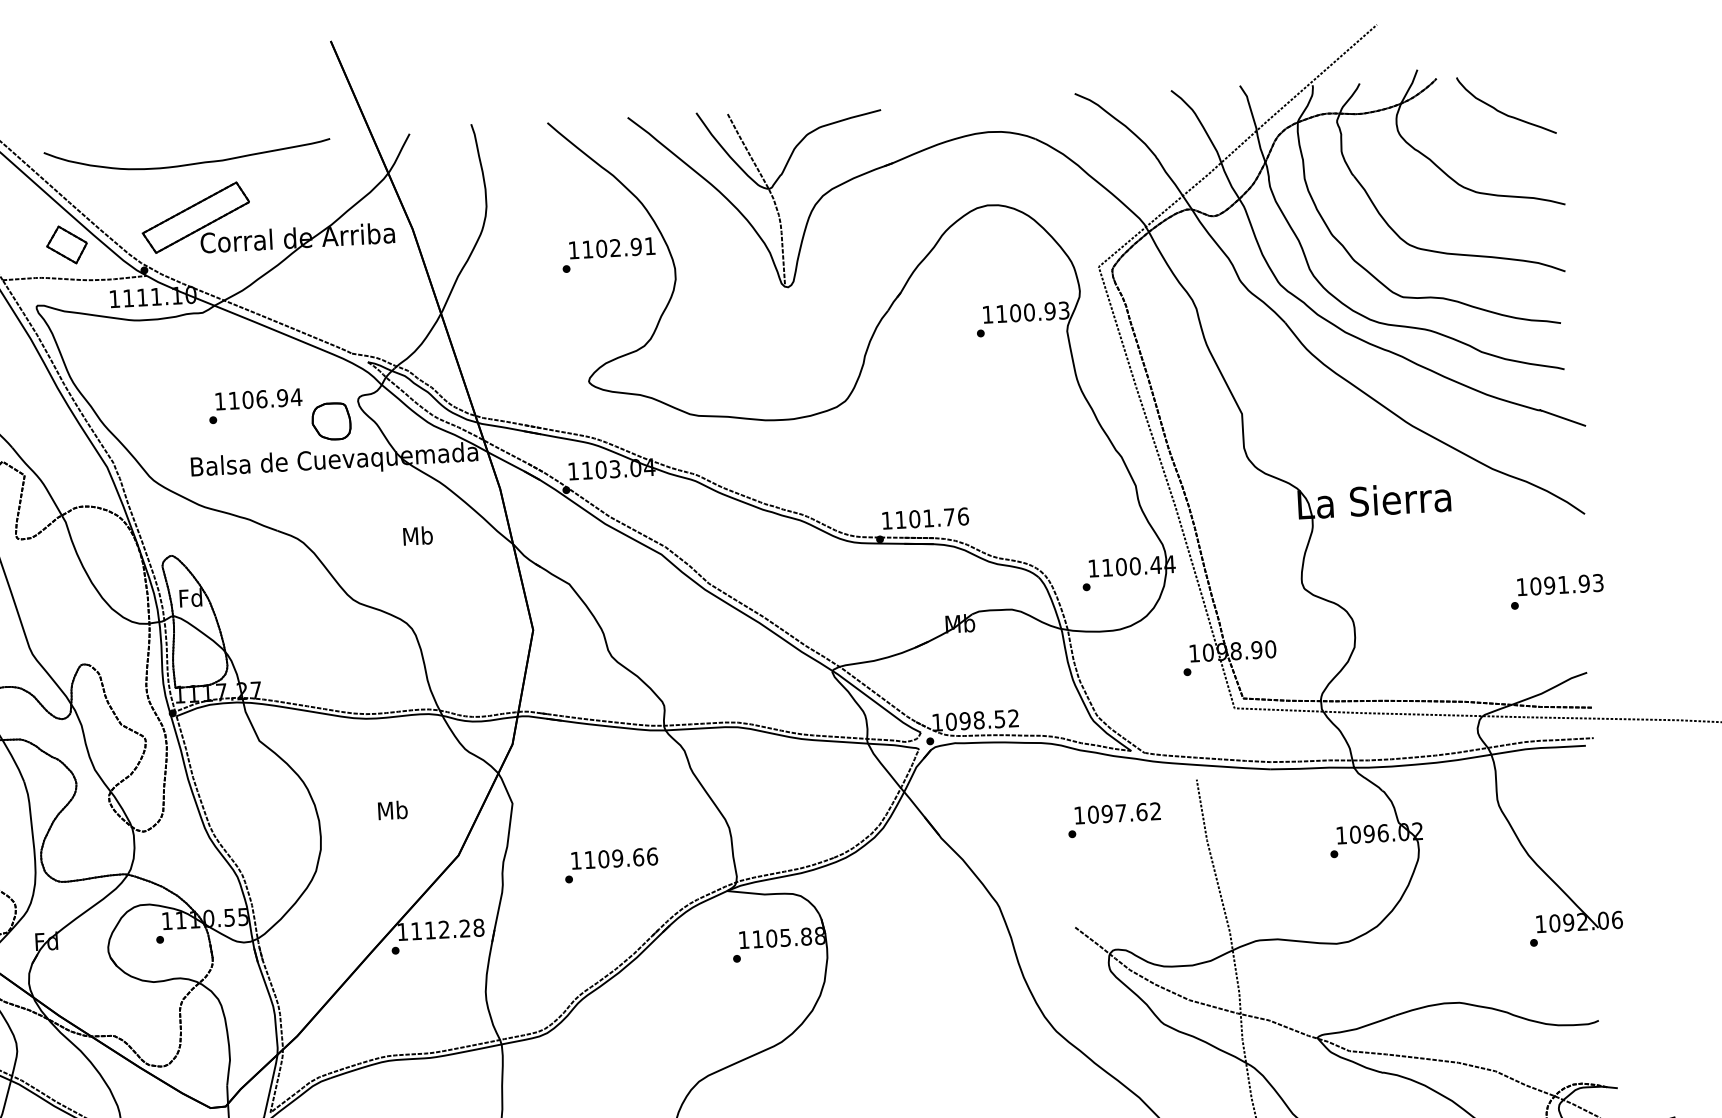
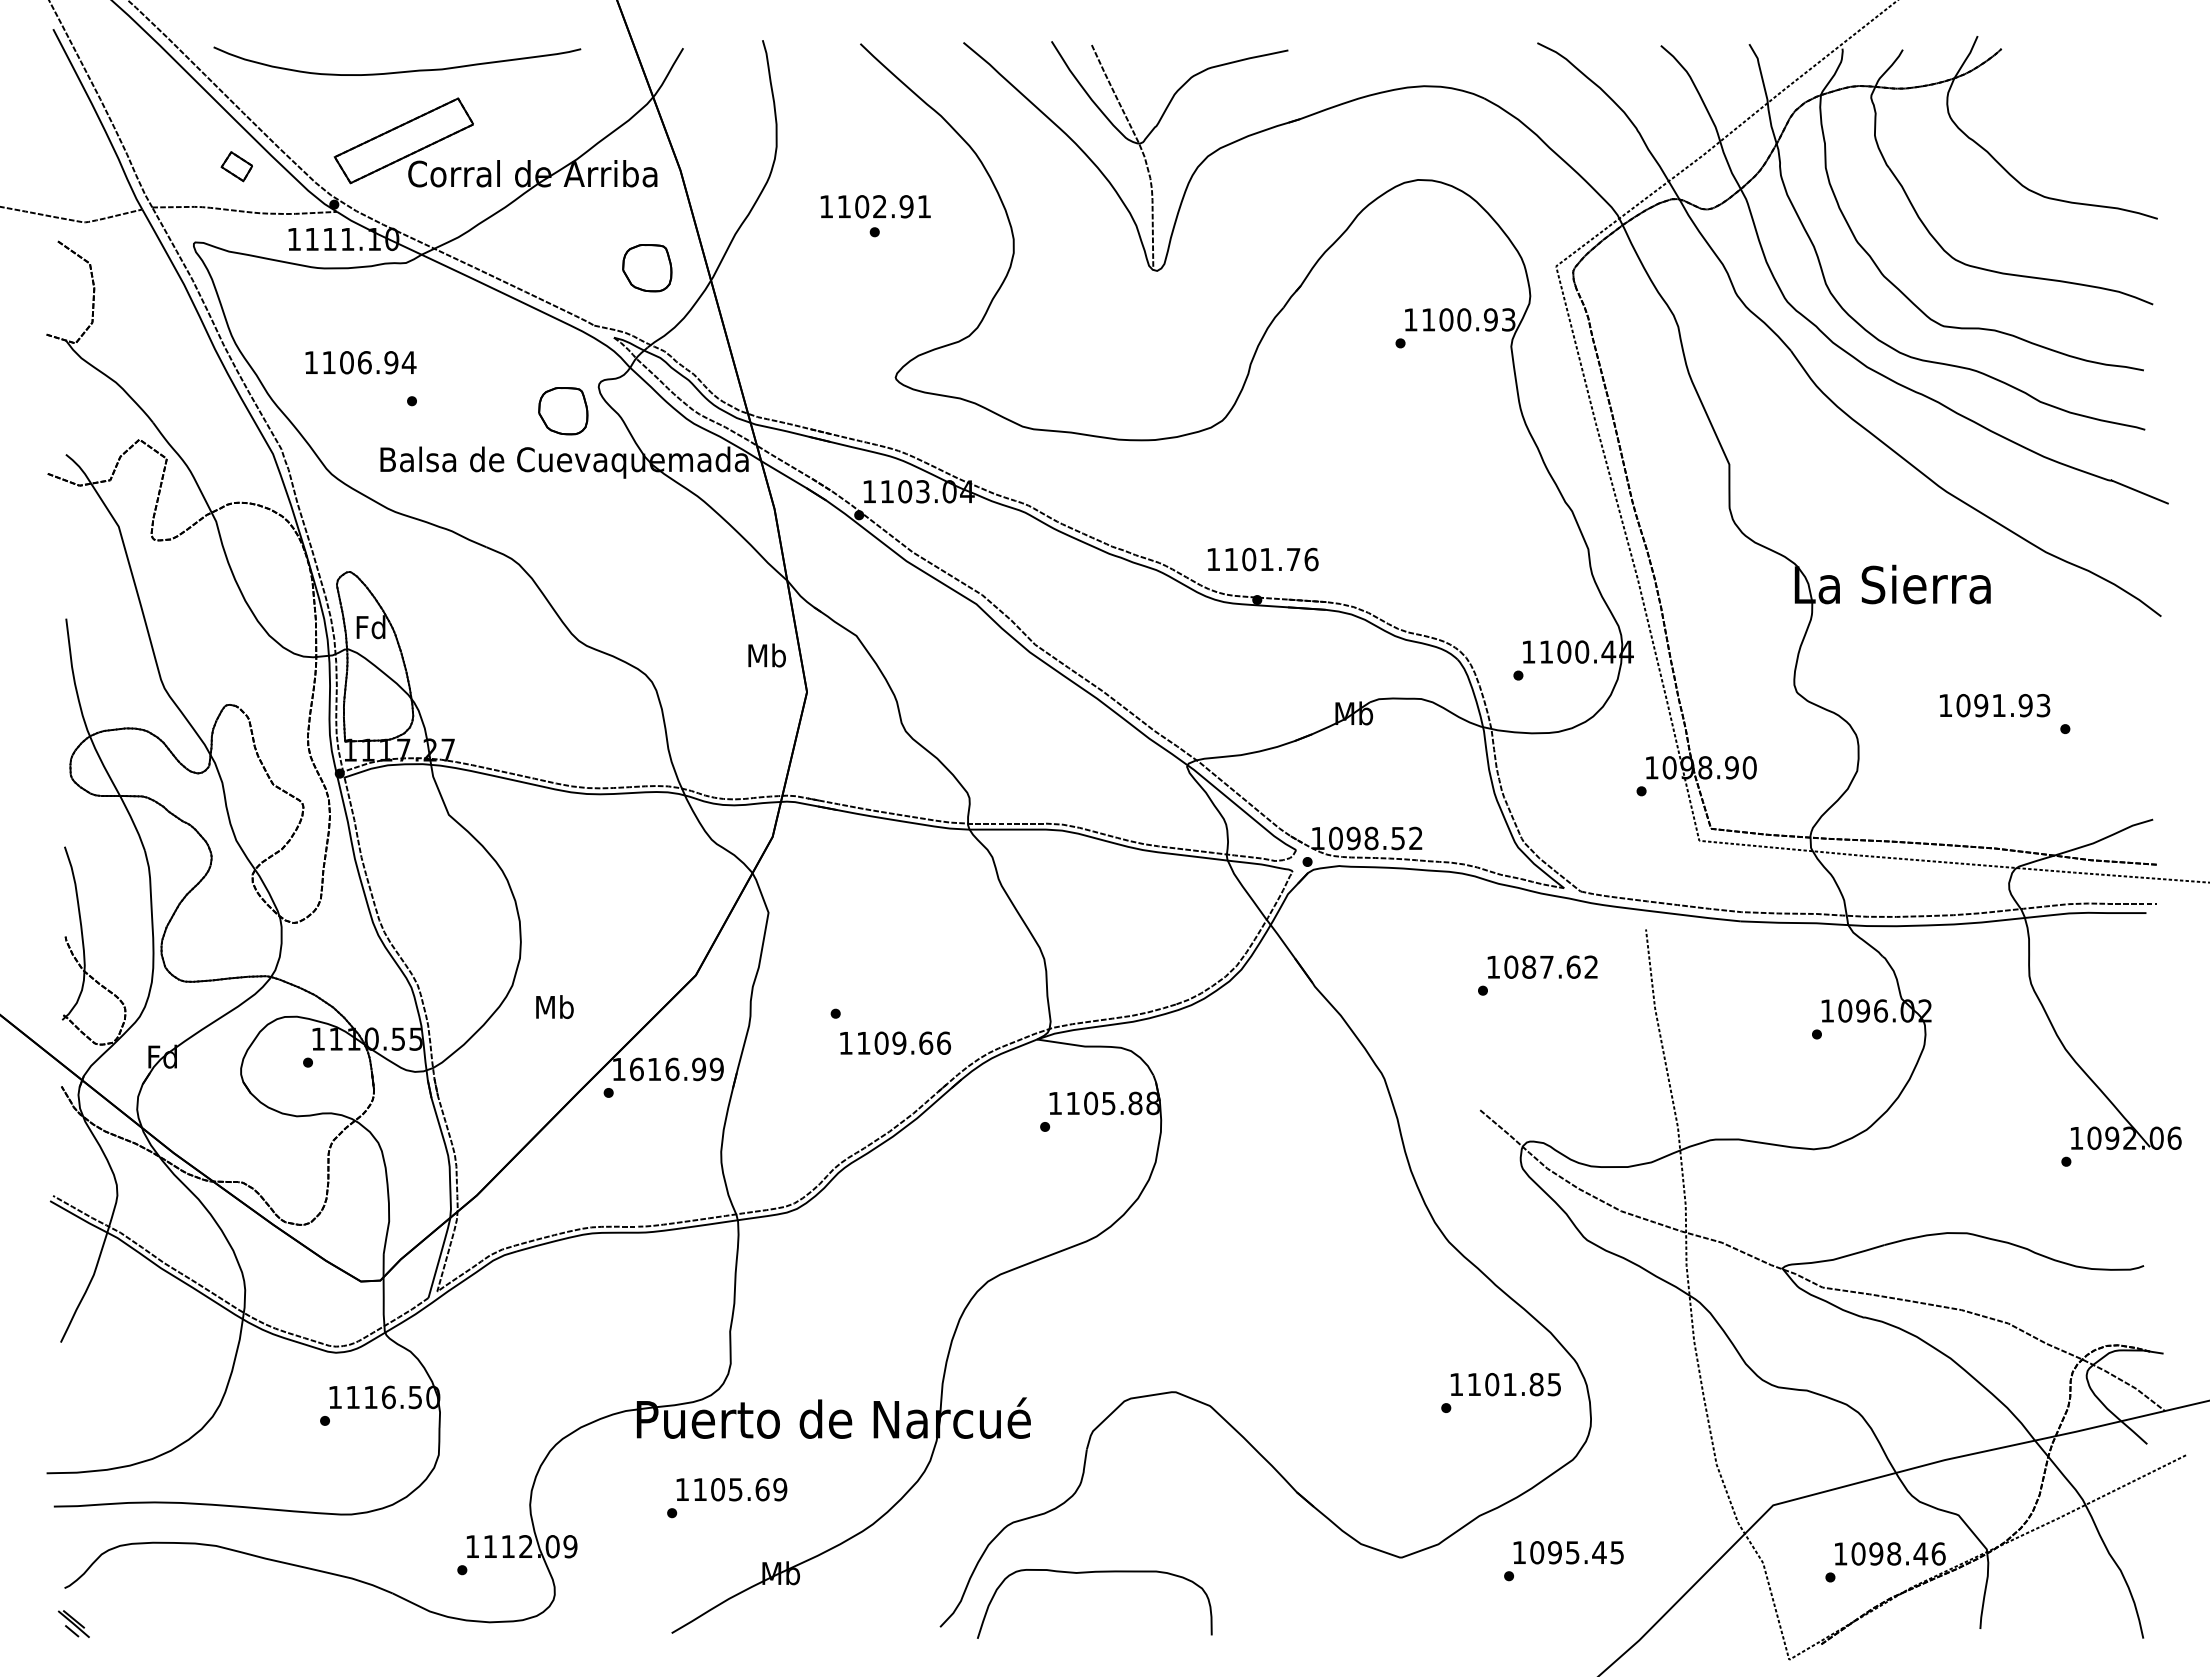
curve: (1501, 111) -> (2082, 95), removed
part: (66, 244) -> (236, 166), size x0.6
text: (612, 248) -> (875, 206), moved
part: (391, 306) -> (647, 268), added
text: (258, 399) -> (360, 362), moved
text: (925, 518) -> (1262, 559), moved
text: (417, 535) -> (766, 655), moved
text: (1560, 584) -> (1995, 705), moved
text: (392, 809) -> (554, 1006), moved
text: (1107, 813) -> (1529, 966), 1097.62 -> 1087.62
text: (614, 858) -> (895, 1042), moved
text: (447, 929) -> (676, 1069), 1112.28 -> 1616.99

